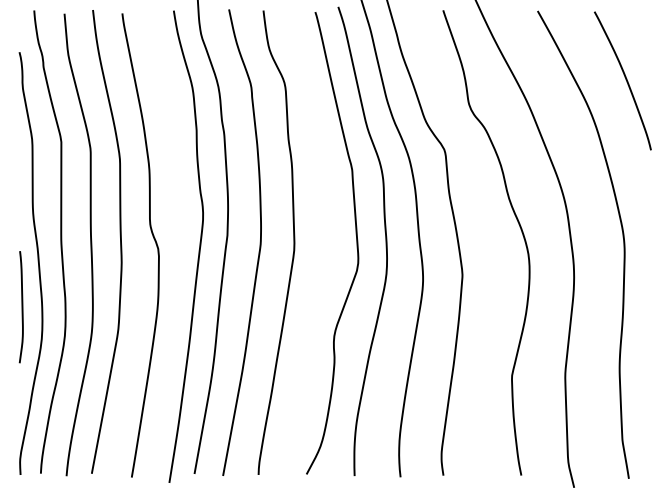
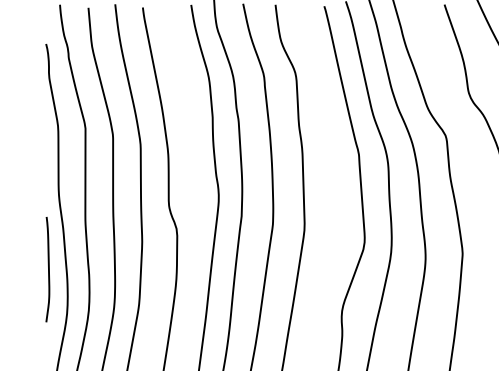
curve: (21, 307) -> (48, 269), moved

